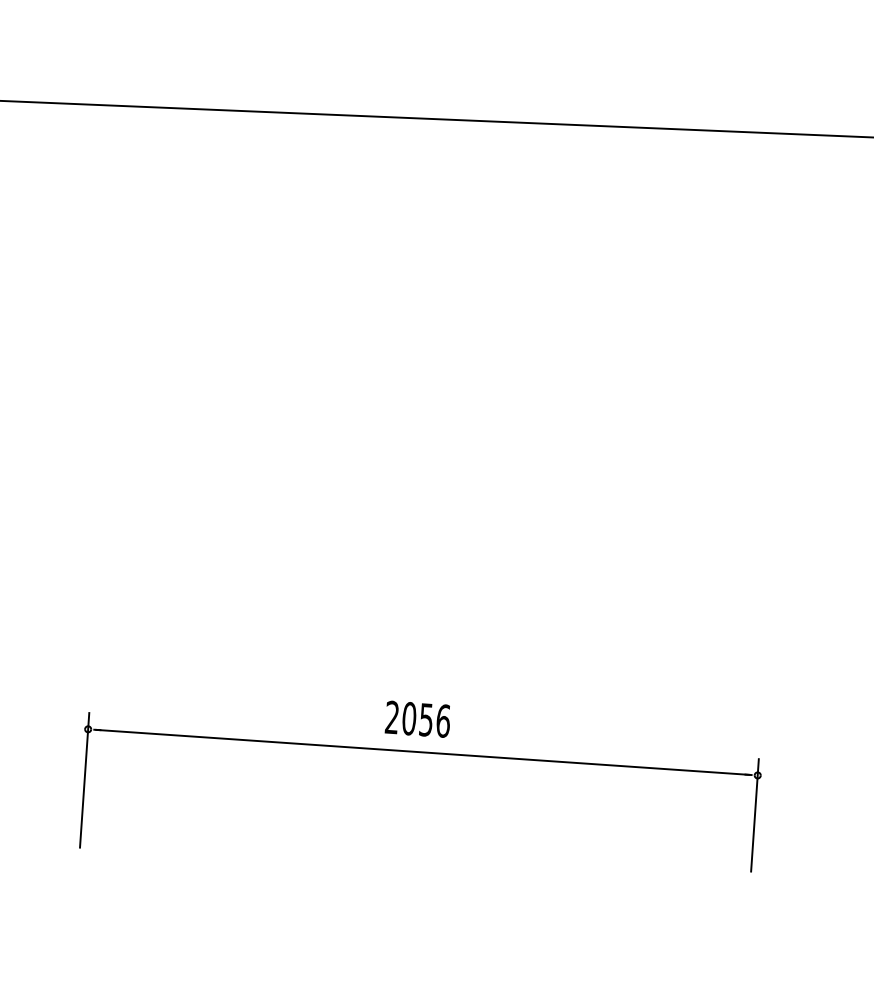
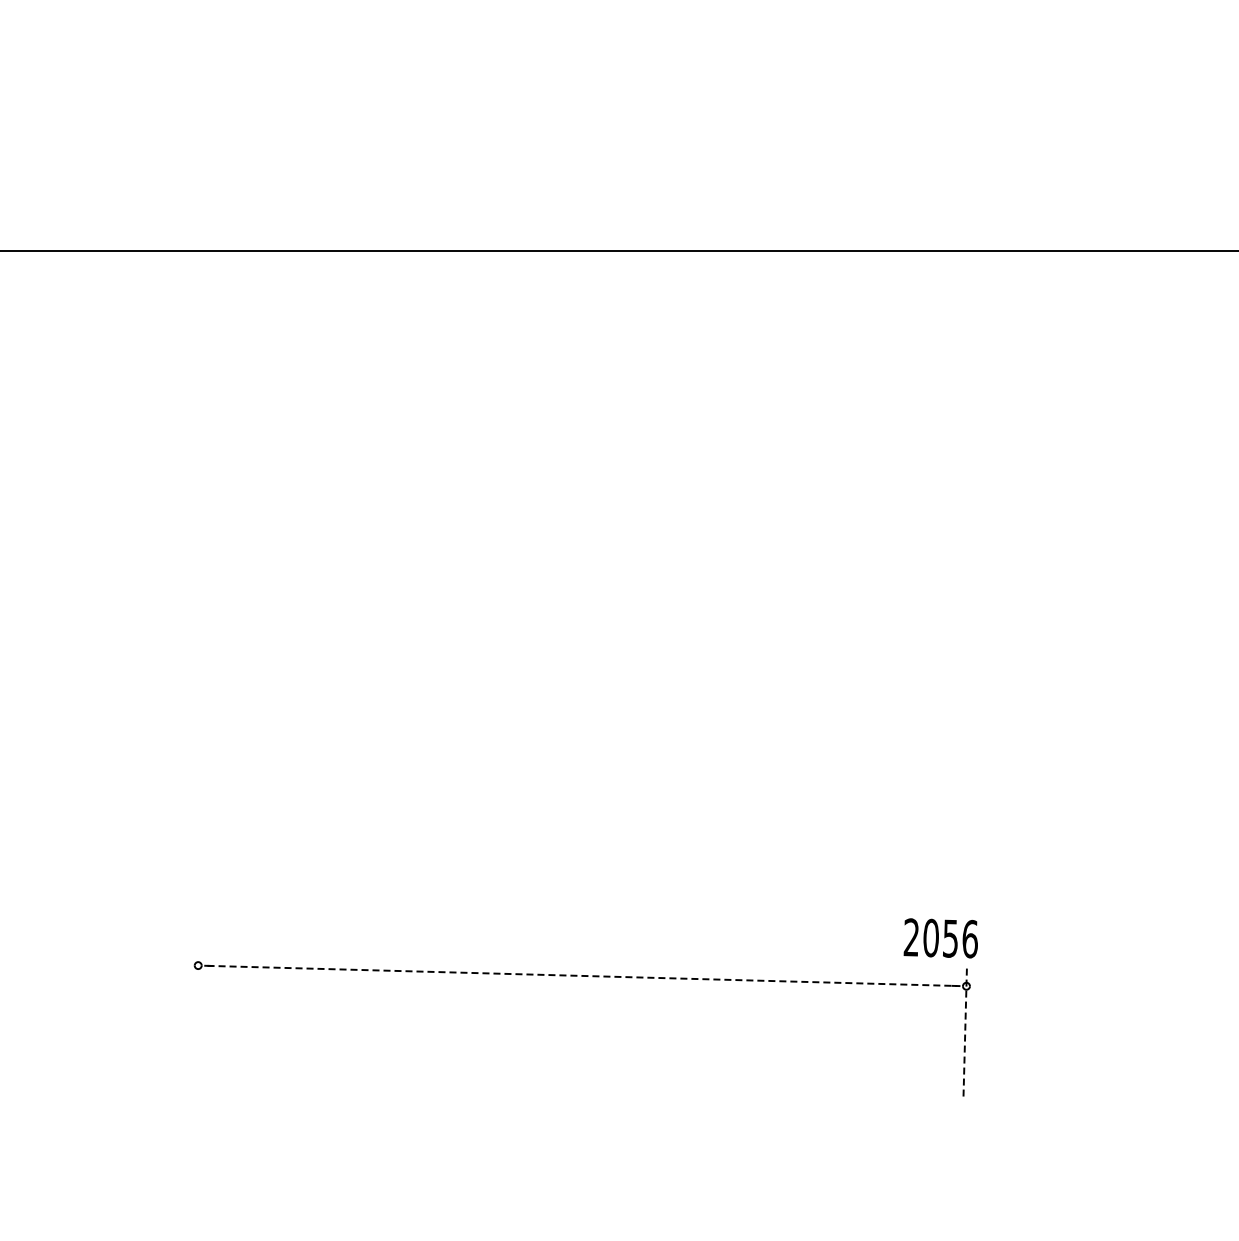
text: (417, 719) -> (940, 938), moved
line: (423, 752) -> (582, 975), solid -> dashed
line: (84, 779) -> (196, 1023), removed
line: (755, 815) -> (965, 1032), solid -> dashed

